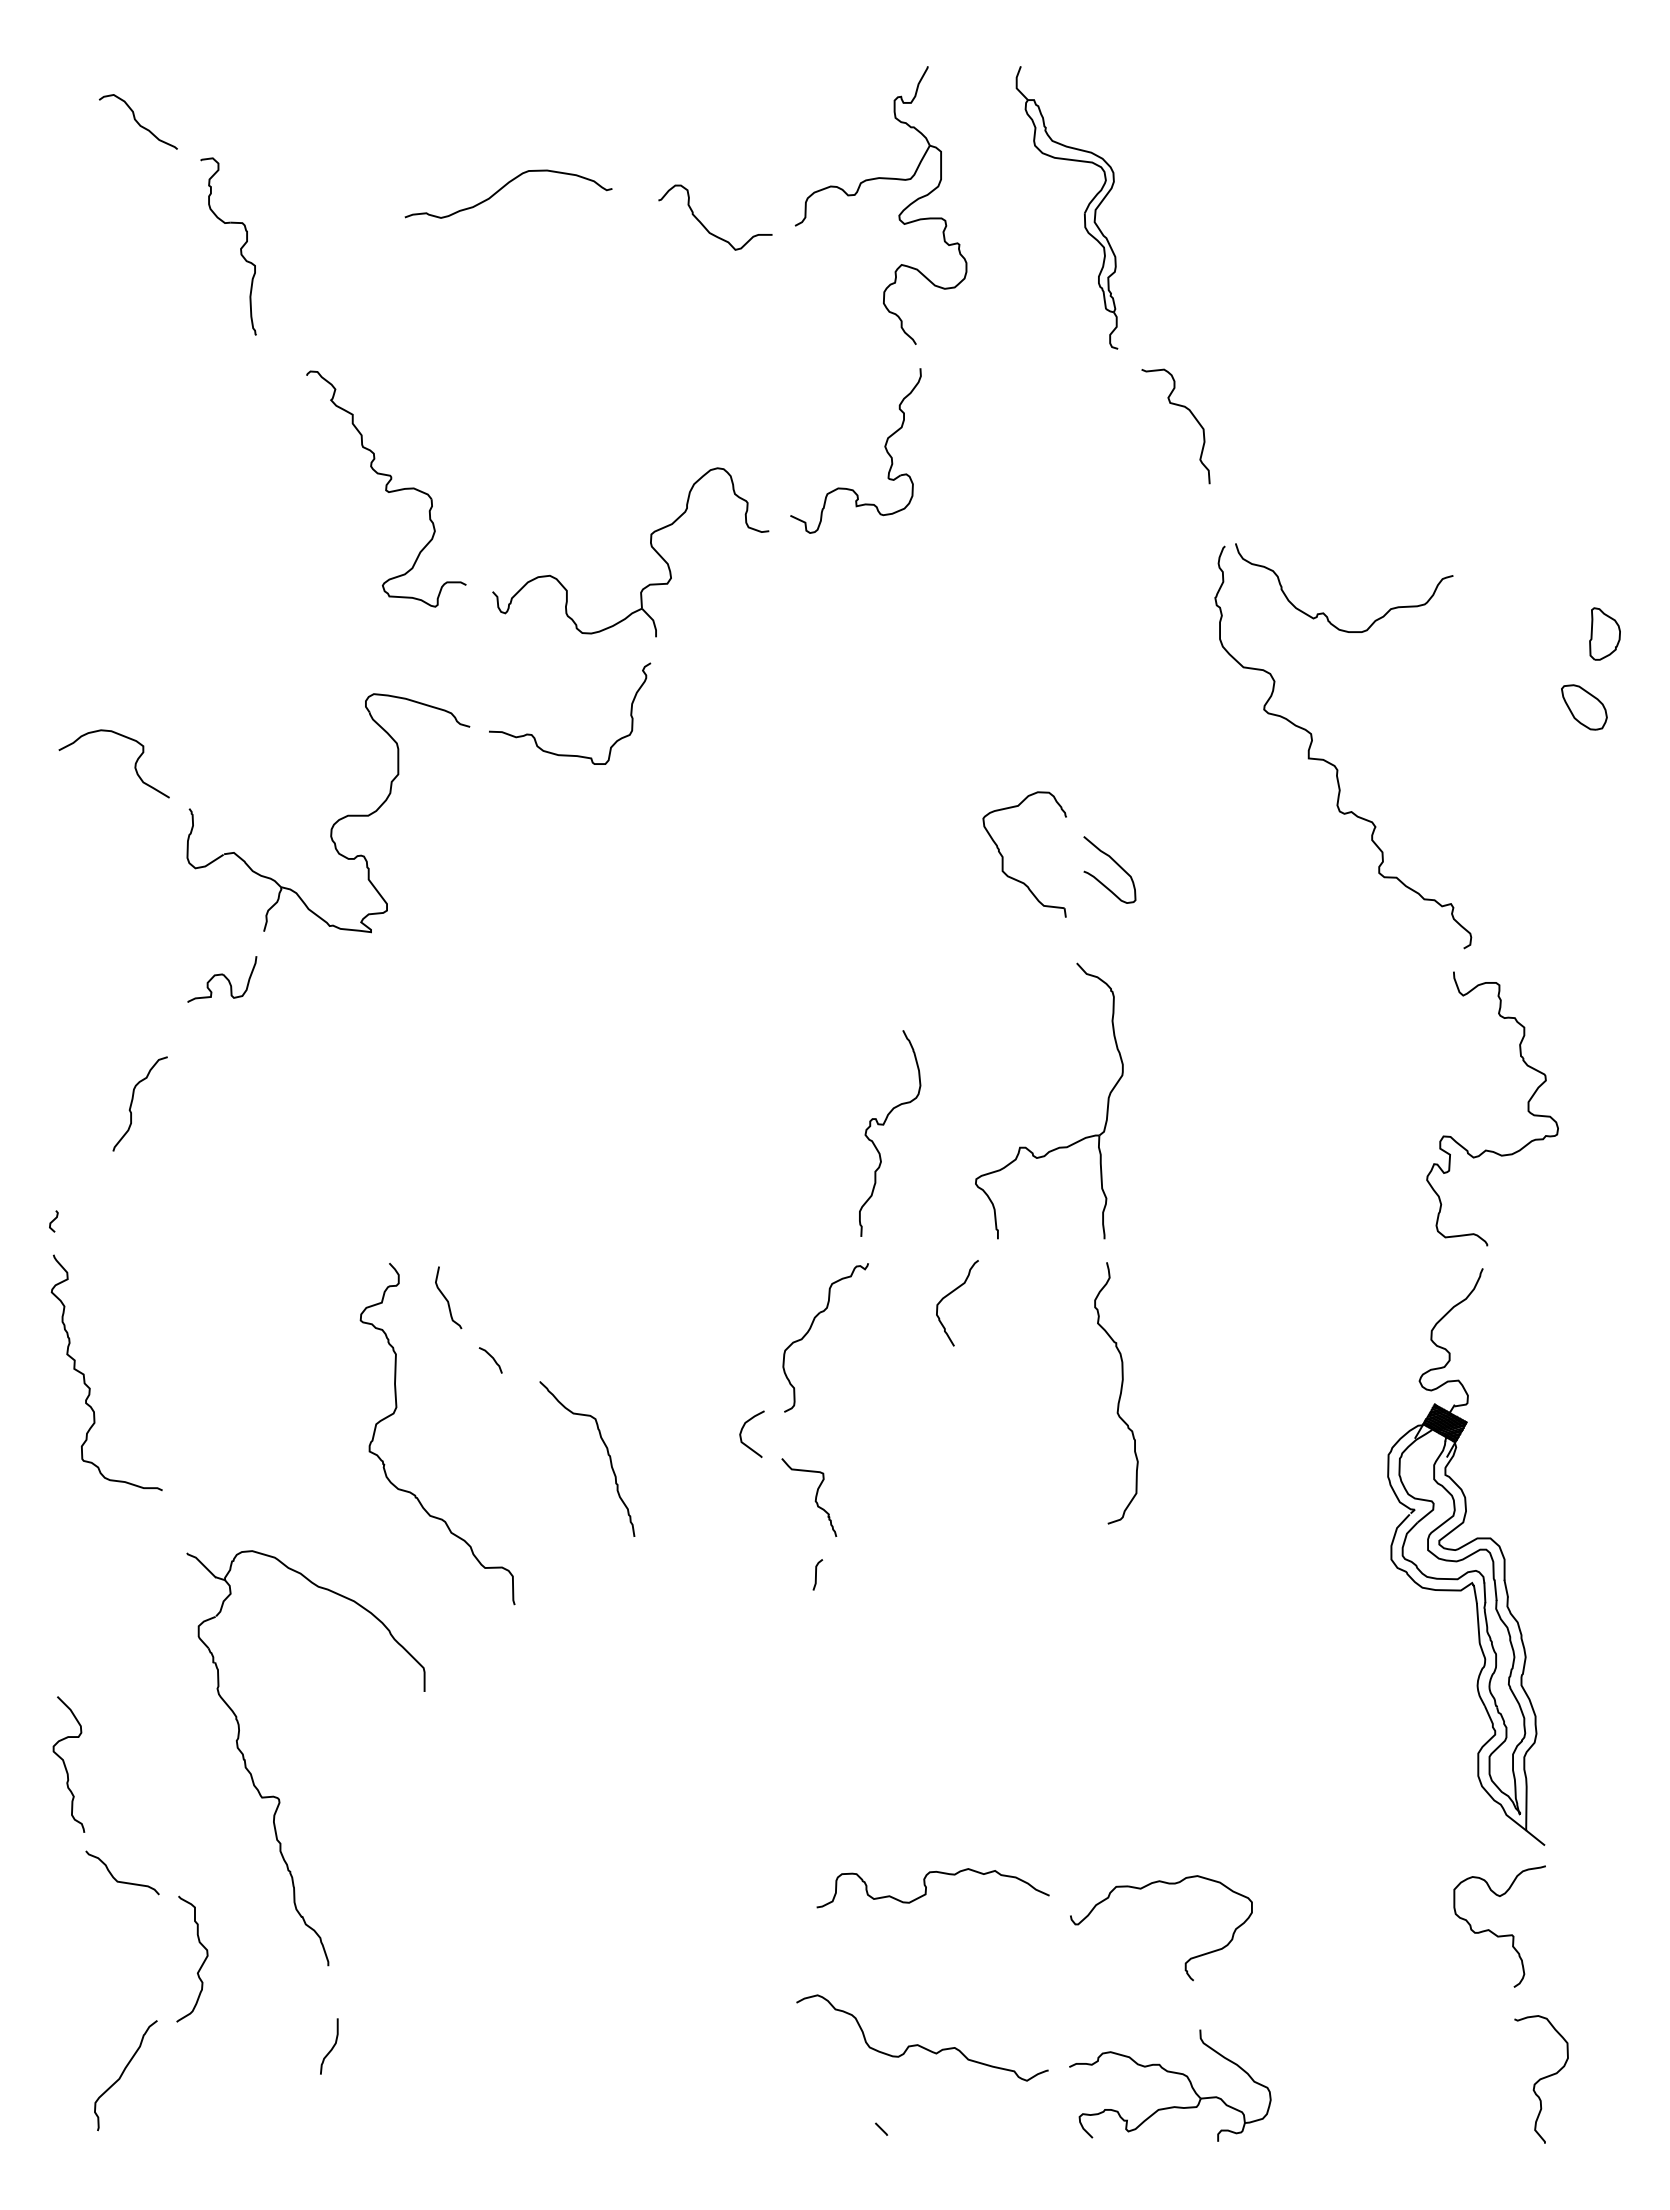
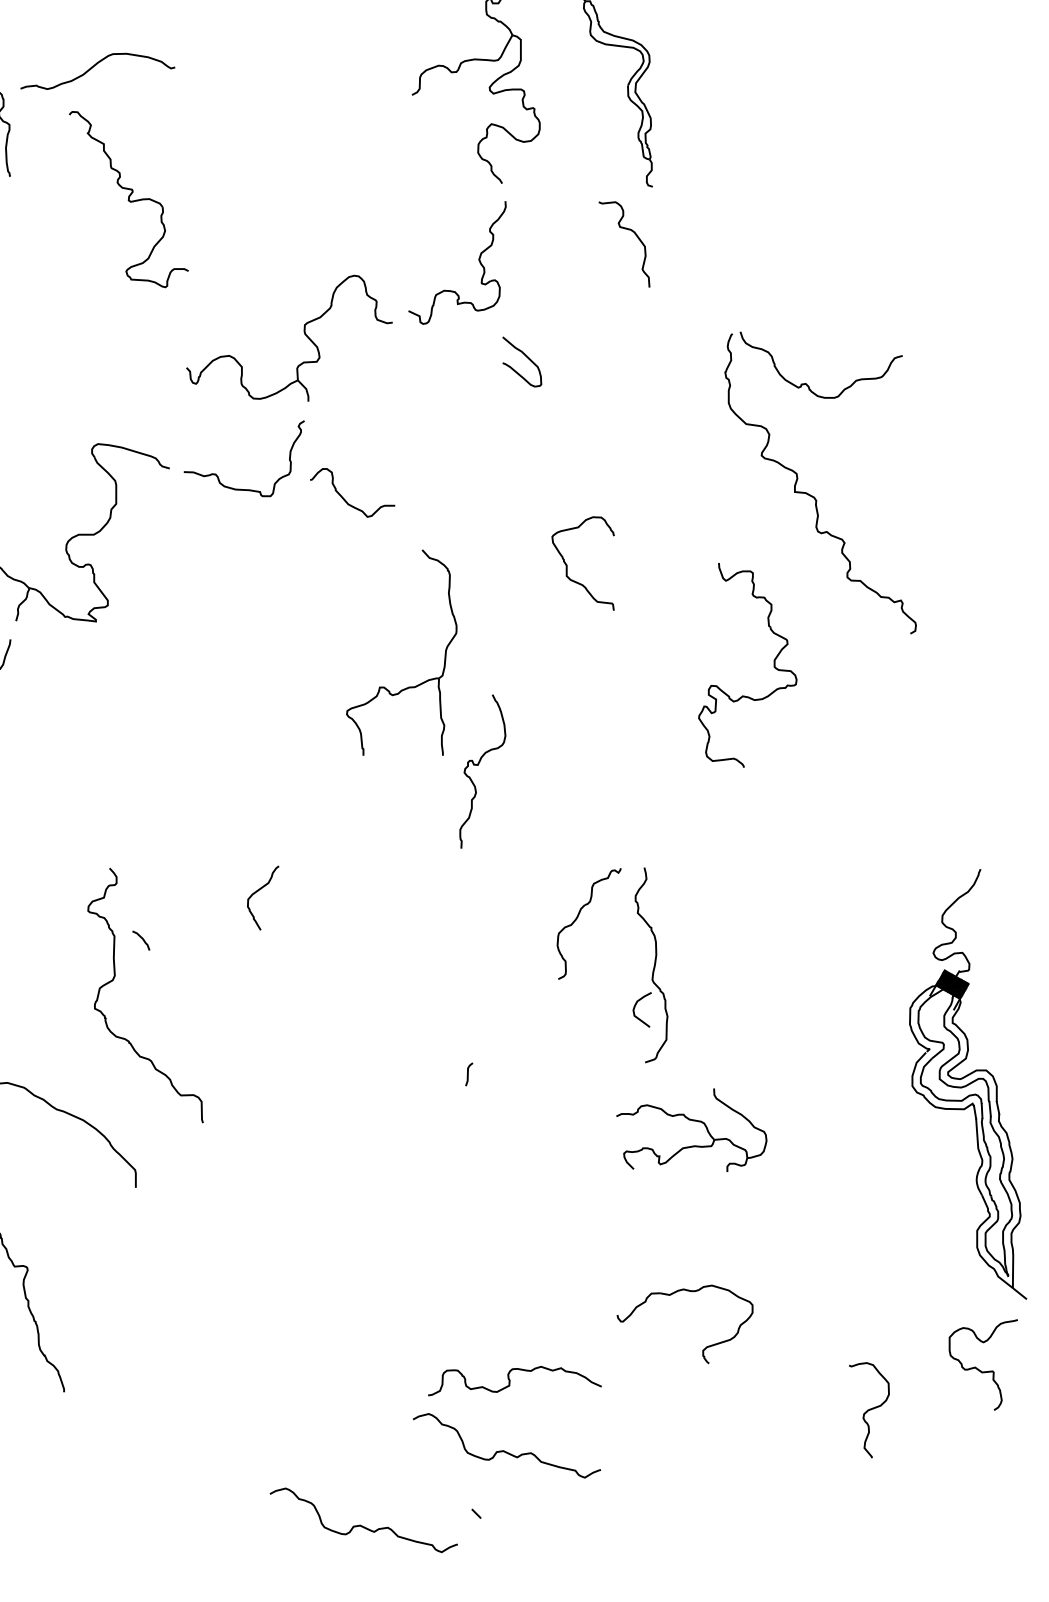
curve: (503, 188) -> (94, 67), moved
curve: (705, 226) -> (345, 499), moved
curve: (1190, 413) -> (635, 234), moved
part: (386, 488) -> (129, 199), moved
part: (1604, 633) -> (1015, 398), removed
part: (1584, 707) -> (1000, 454), removed
curve: (1115, 863) -> (526, 357), moved
part: (1527, 1108) -> (773, 664), moved
part: (1059, 1146) -> (409, 686), moved
curve: (950, 1294) -> (258, 891), moved
curve: (446, 1297) -> (152, 893), removed
part: (811, 1328) -> (578, 916), moved
curve: (492, 1358) -> (142, 939), moved
curve: (742, 1431) -> (635, 1007), moved
curve: (607, 1454) -> (272, 1010), removed
curve: (814, 1500) -> (426, 1045), removed
part: (1466, 1556) -> (968, 1083), moved
line: (816, 1574) -> (468, 1074), moved
curve: (926, 1888) -> (509, 1381), moved
curve: (1495, 1933) -> (980, 1370), moved
part: (1190, 1957) -> (706, 1346), moved
curve: (331, 2048) -> (66, 1453), removed
part: (1172, 2073) -> (693, 1121), moved
curve: (1541, 2079) -> (869, 1410), moved
curve: (727, 2144) -> (361, 1525), added

